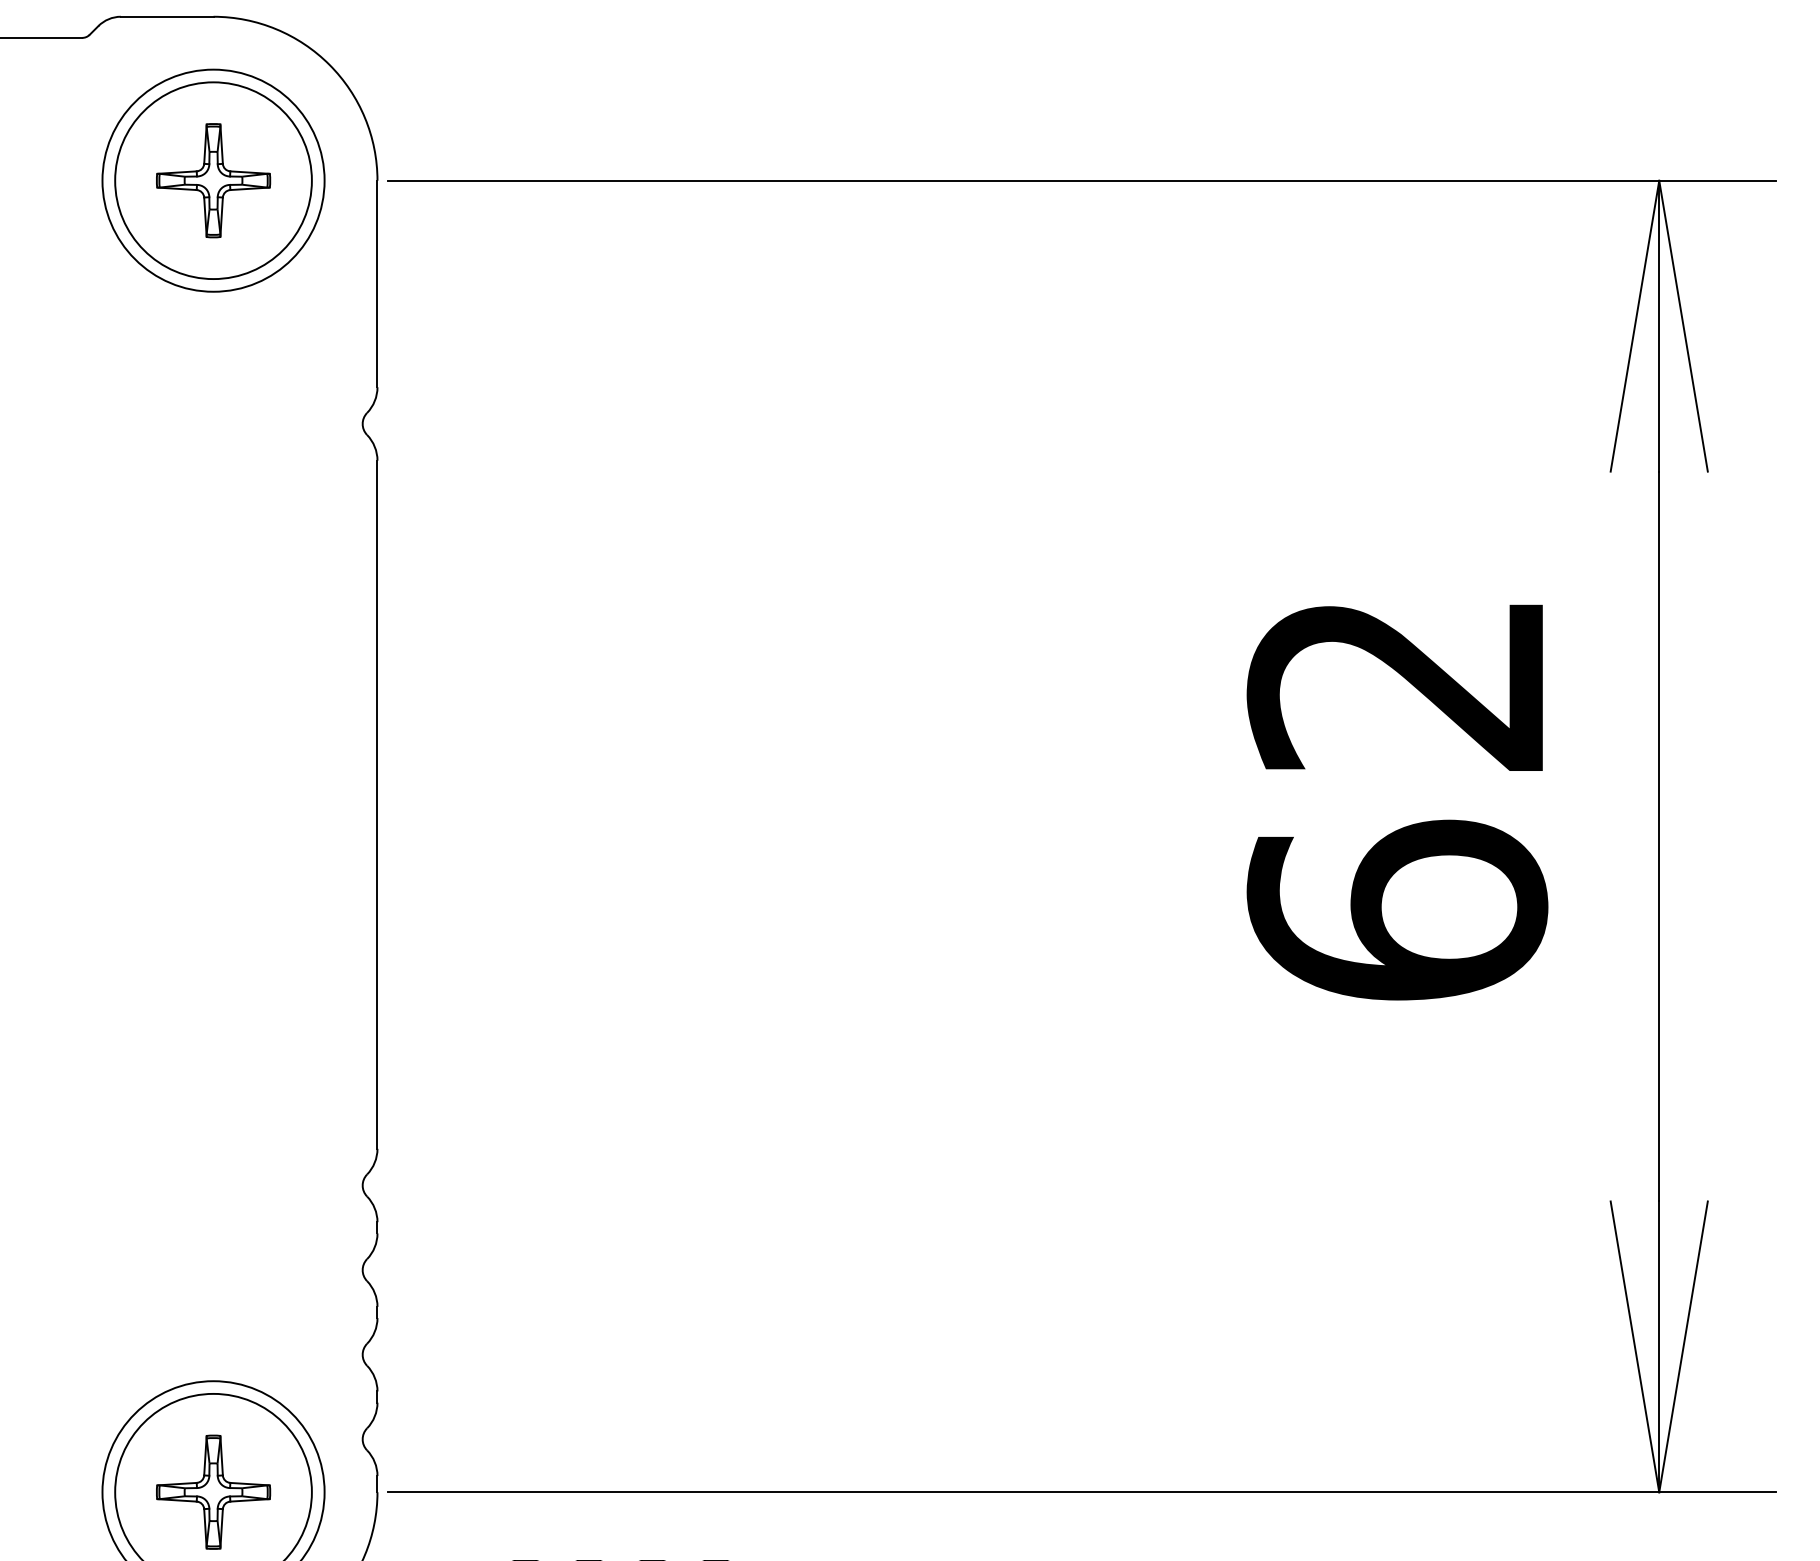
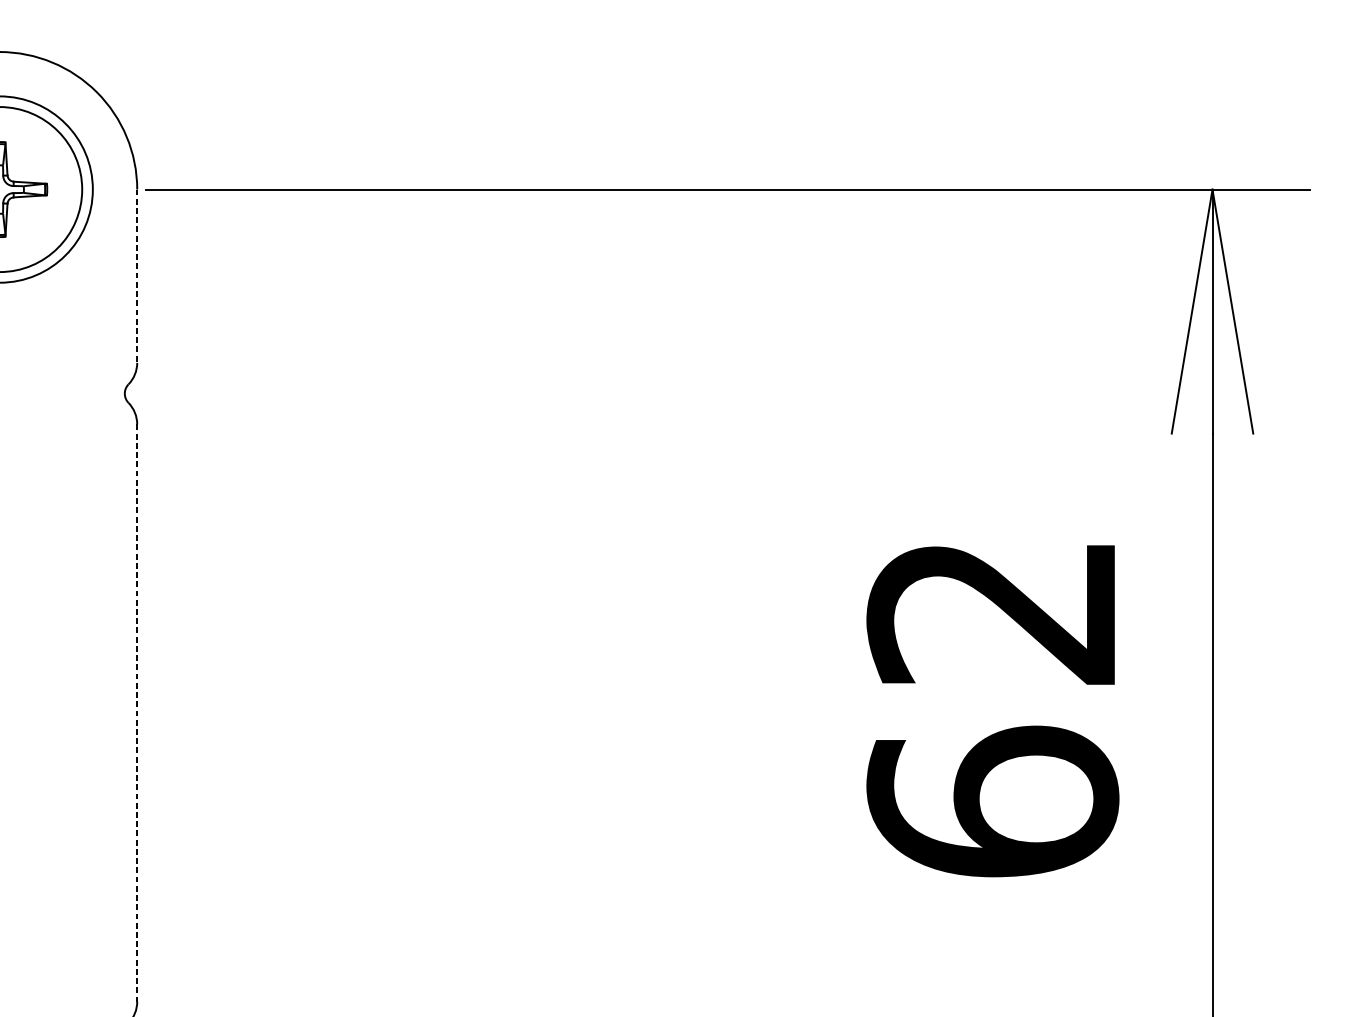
line: (377, 284) -> (137, 276), solid -> dashed
line: (377, 805) -> (137, 713), solid -> dashed

